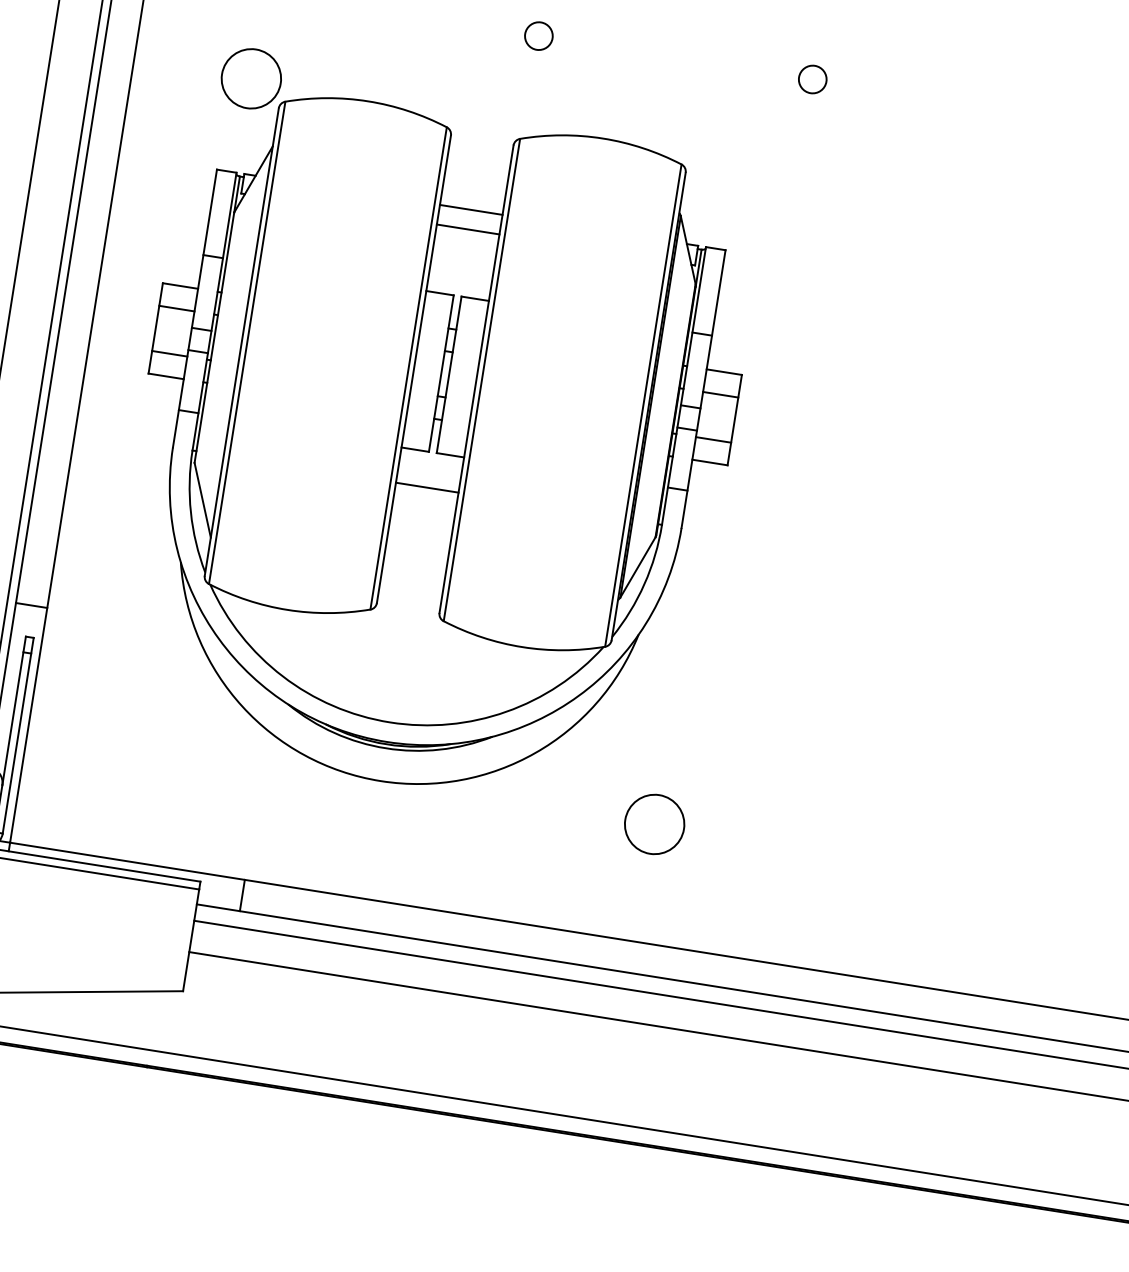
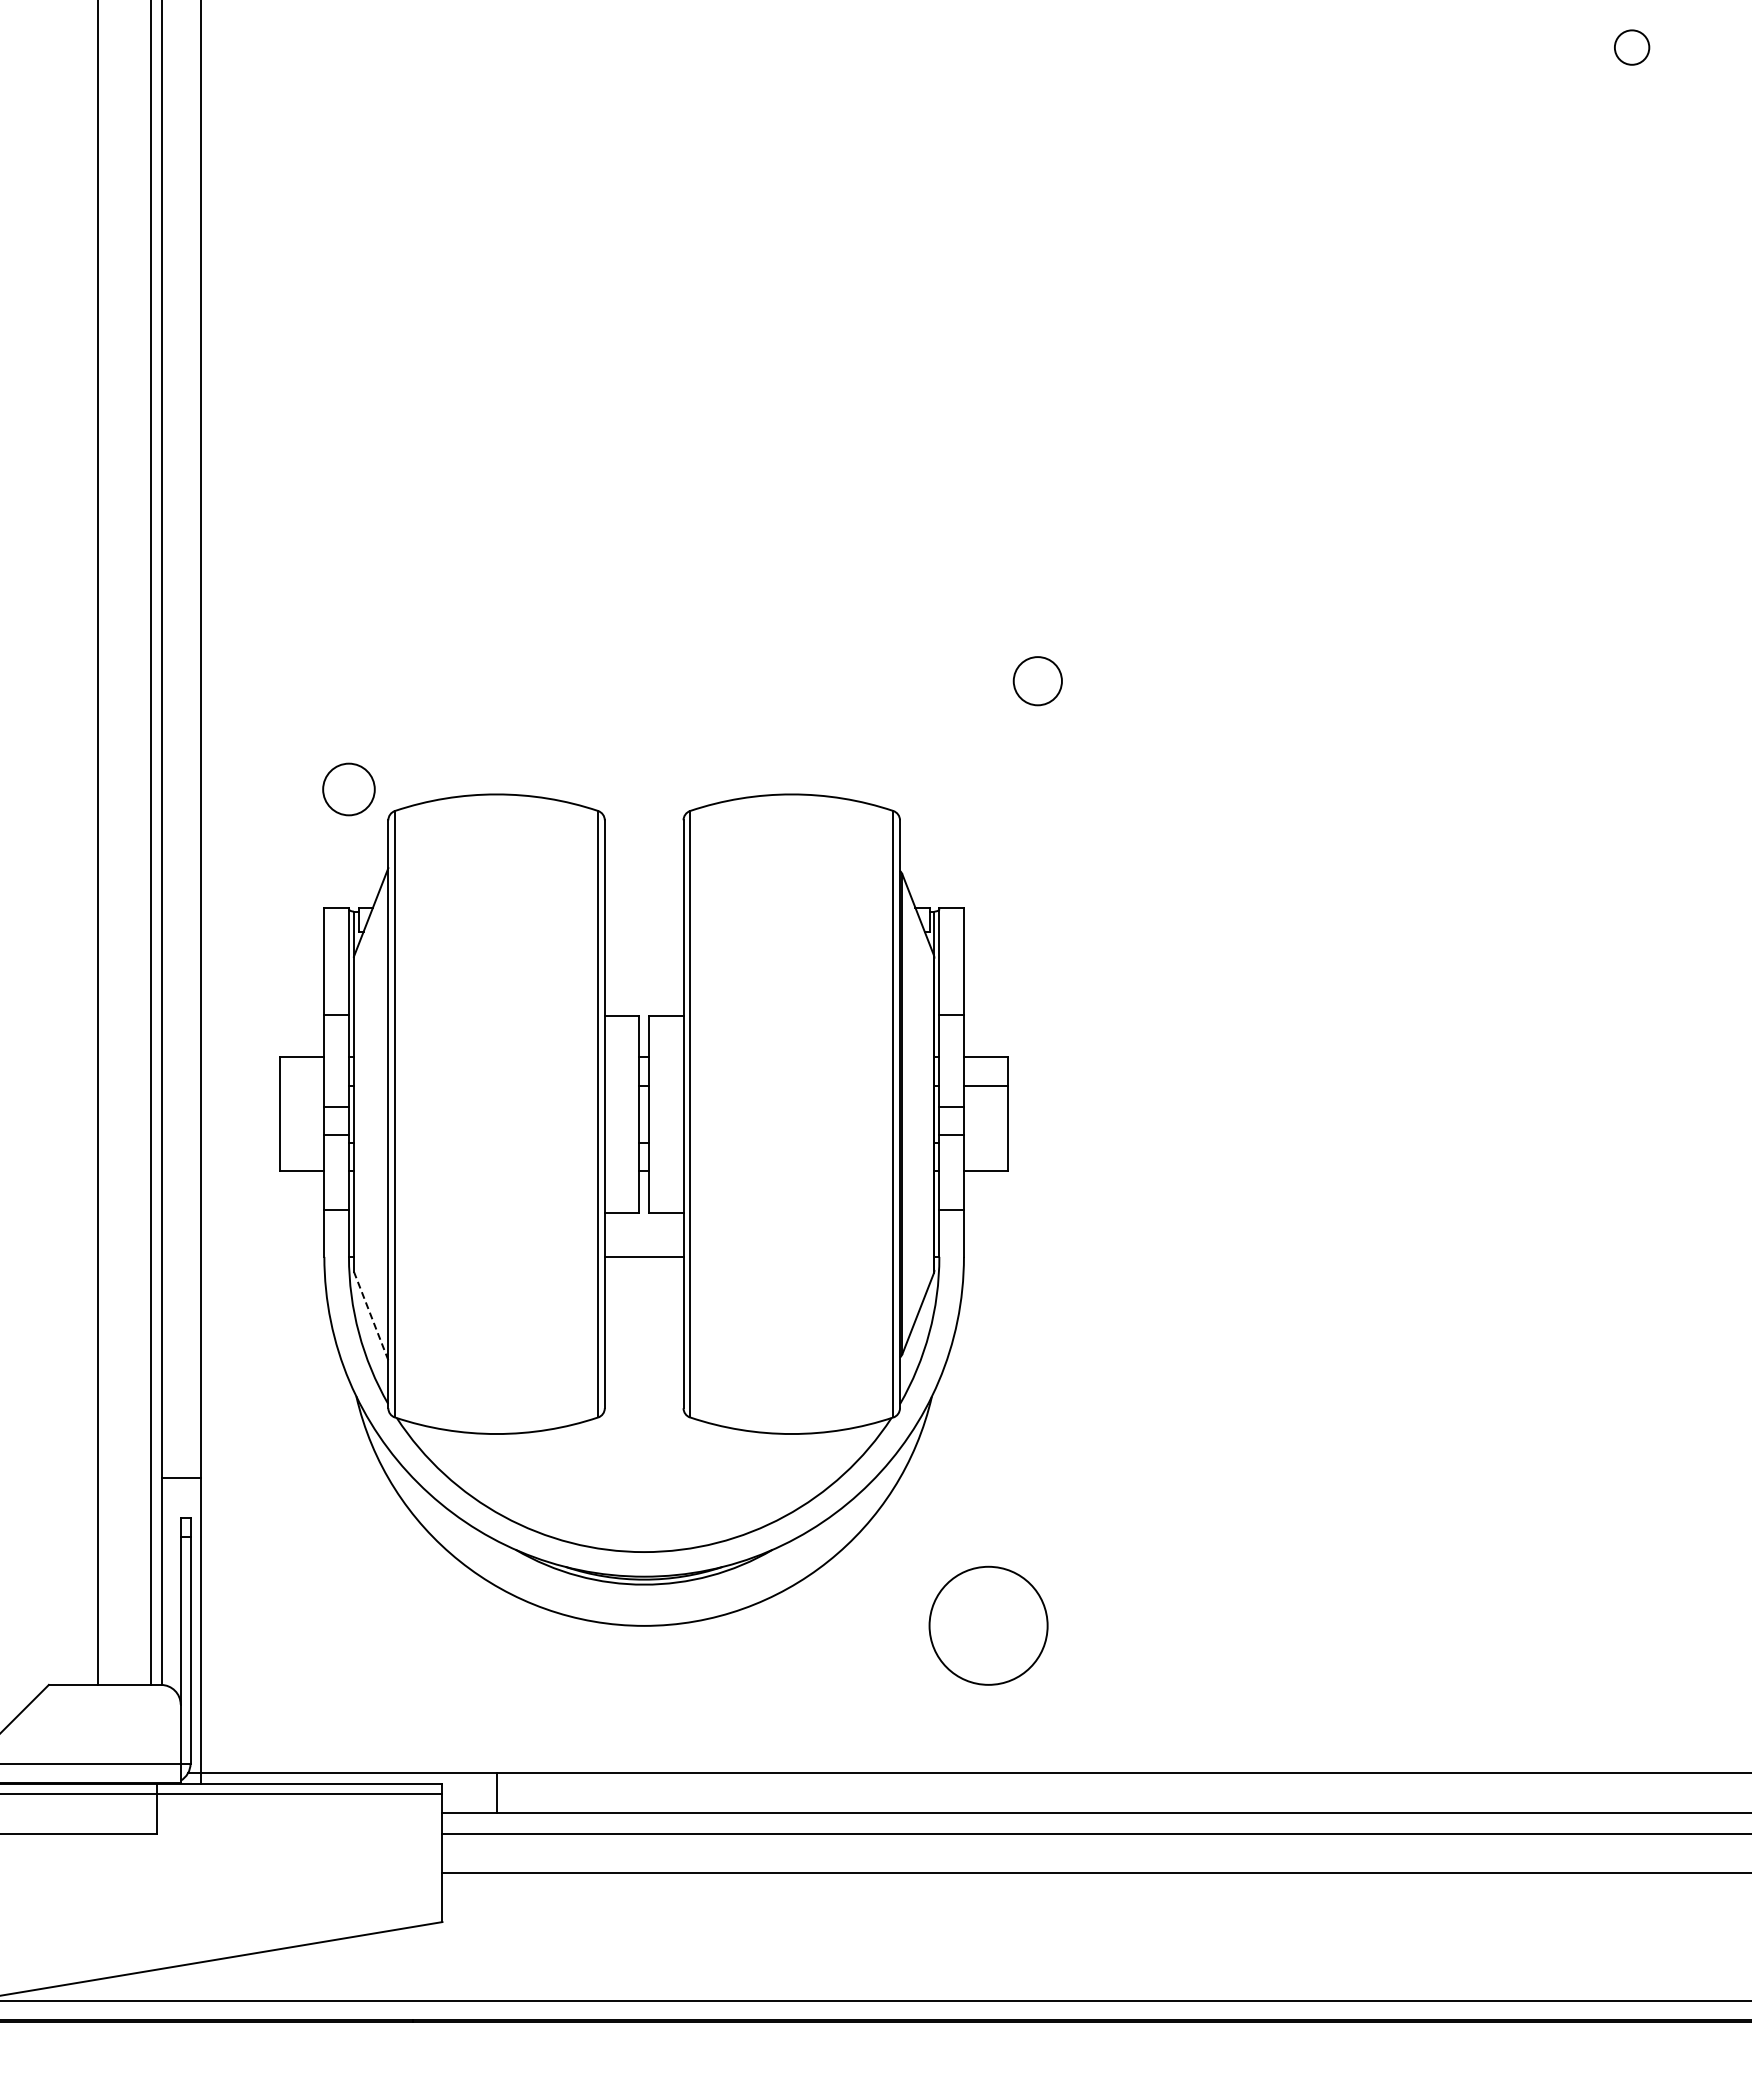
circle: (538, 36) -> (693, 681), removed
circle: (251, 78) -> (348, 789), size x0.7
circle: (812, 79) -> (1037, 681), size x1.4
line: (470, 209) -> (643, 907), removed
line: (467, 229) -> (643, 932), removed
line: (177, 308) -> (302, 1085), removed
line: (169, 353) -> (302, 1142), removed
line: (713, 439) -> (985, 1142), removed
line: (203, 499) -> (371, 1315), solid -> dashed
circle: (654, 824) -> (988, 1625), size x1.6

